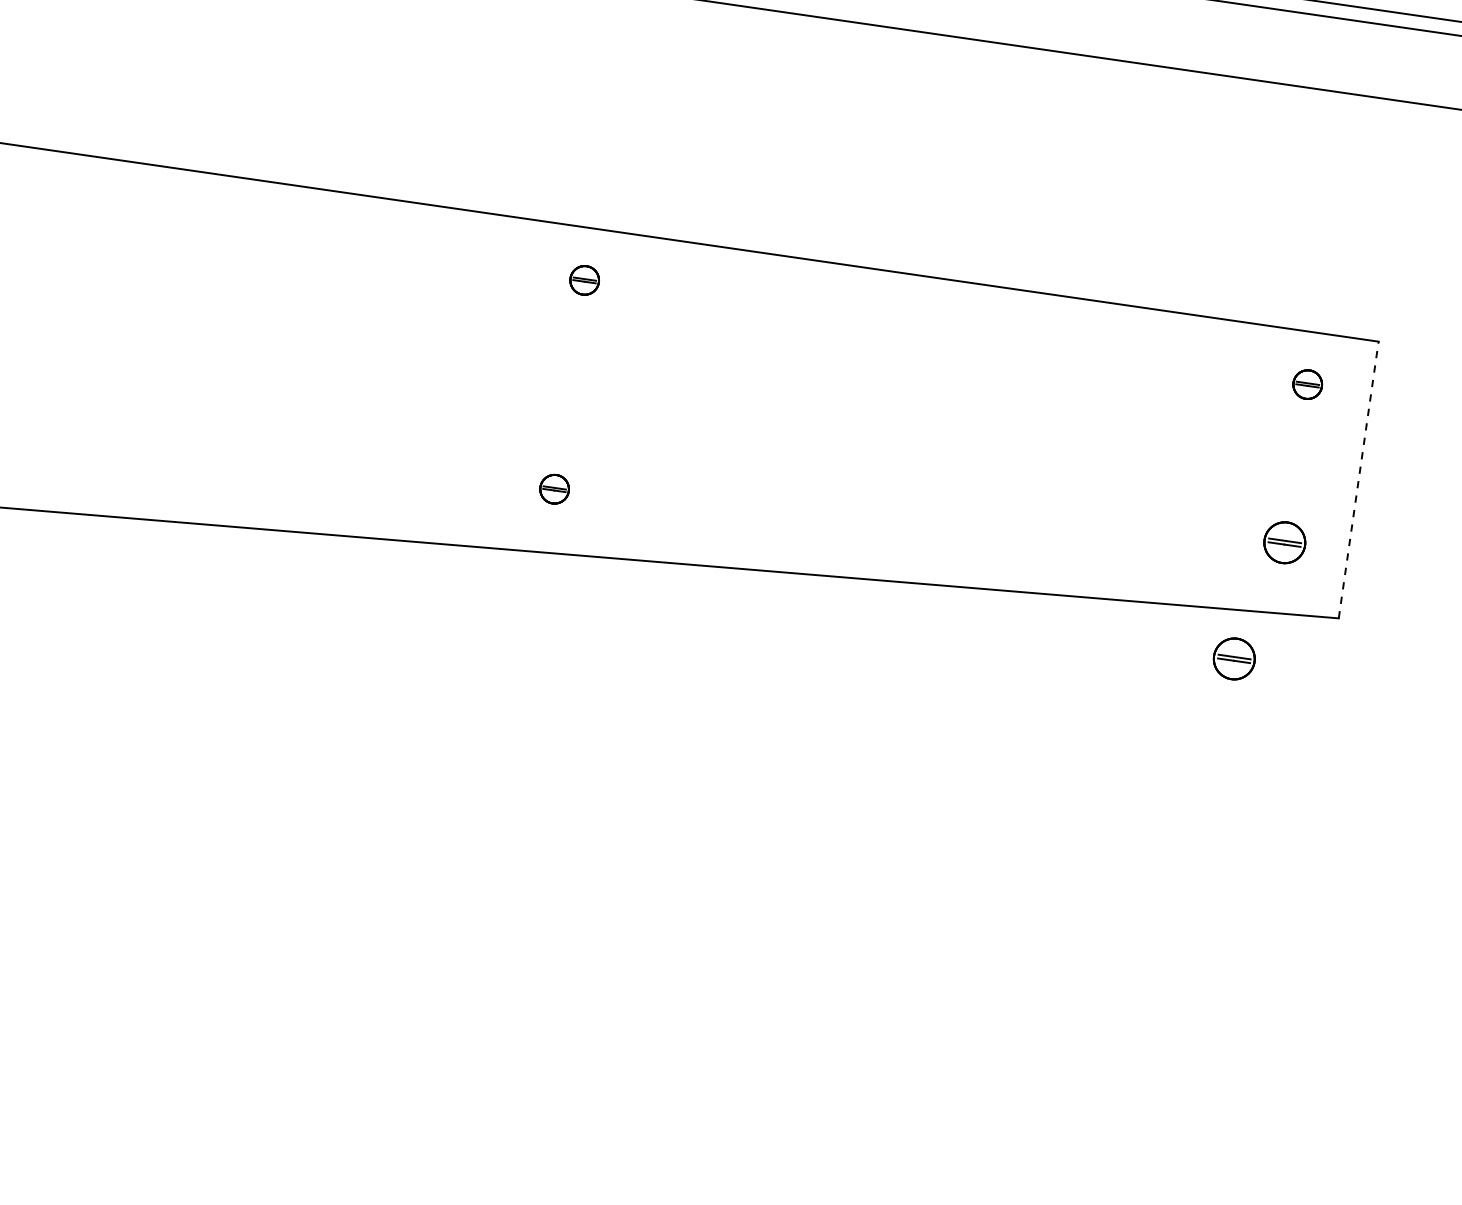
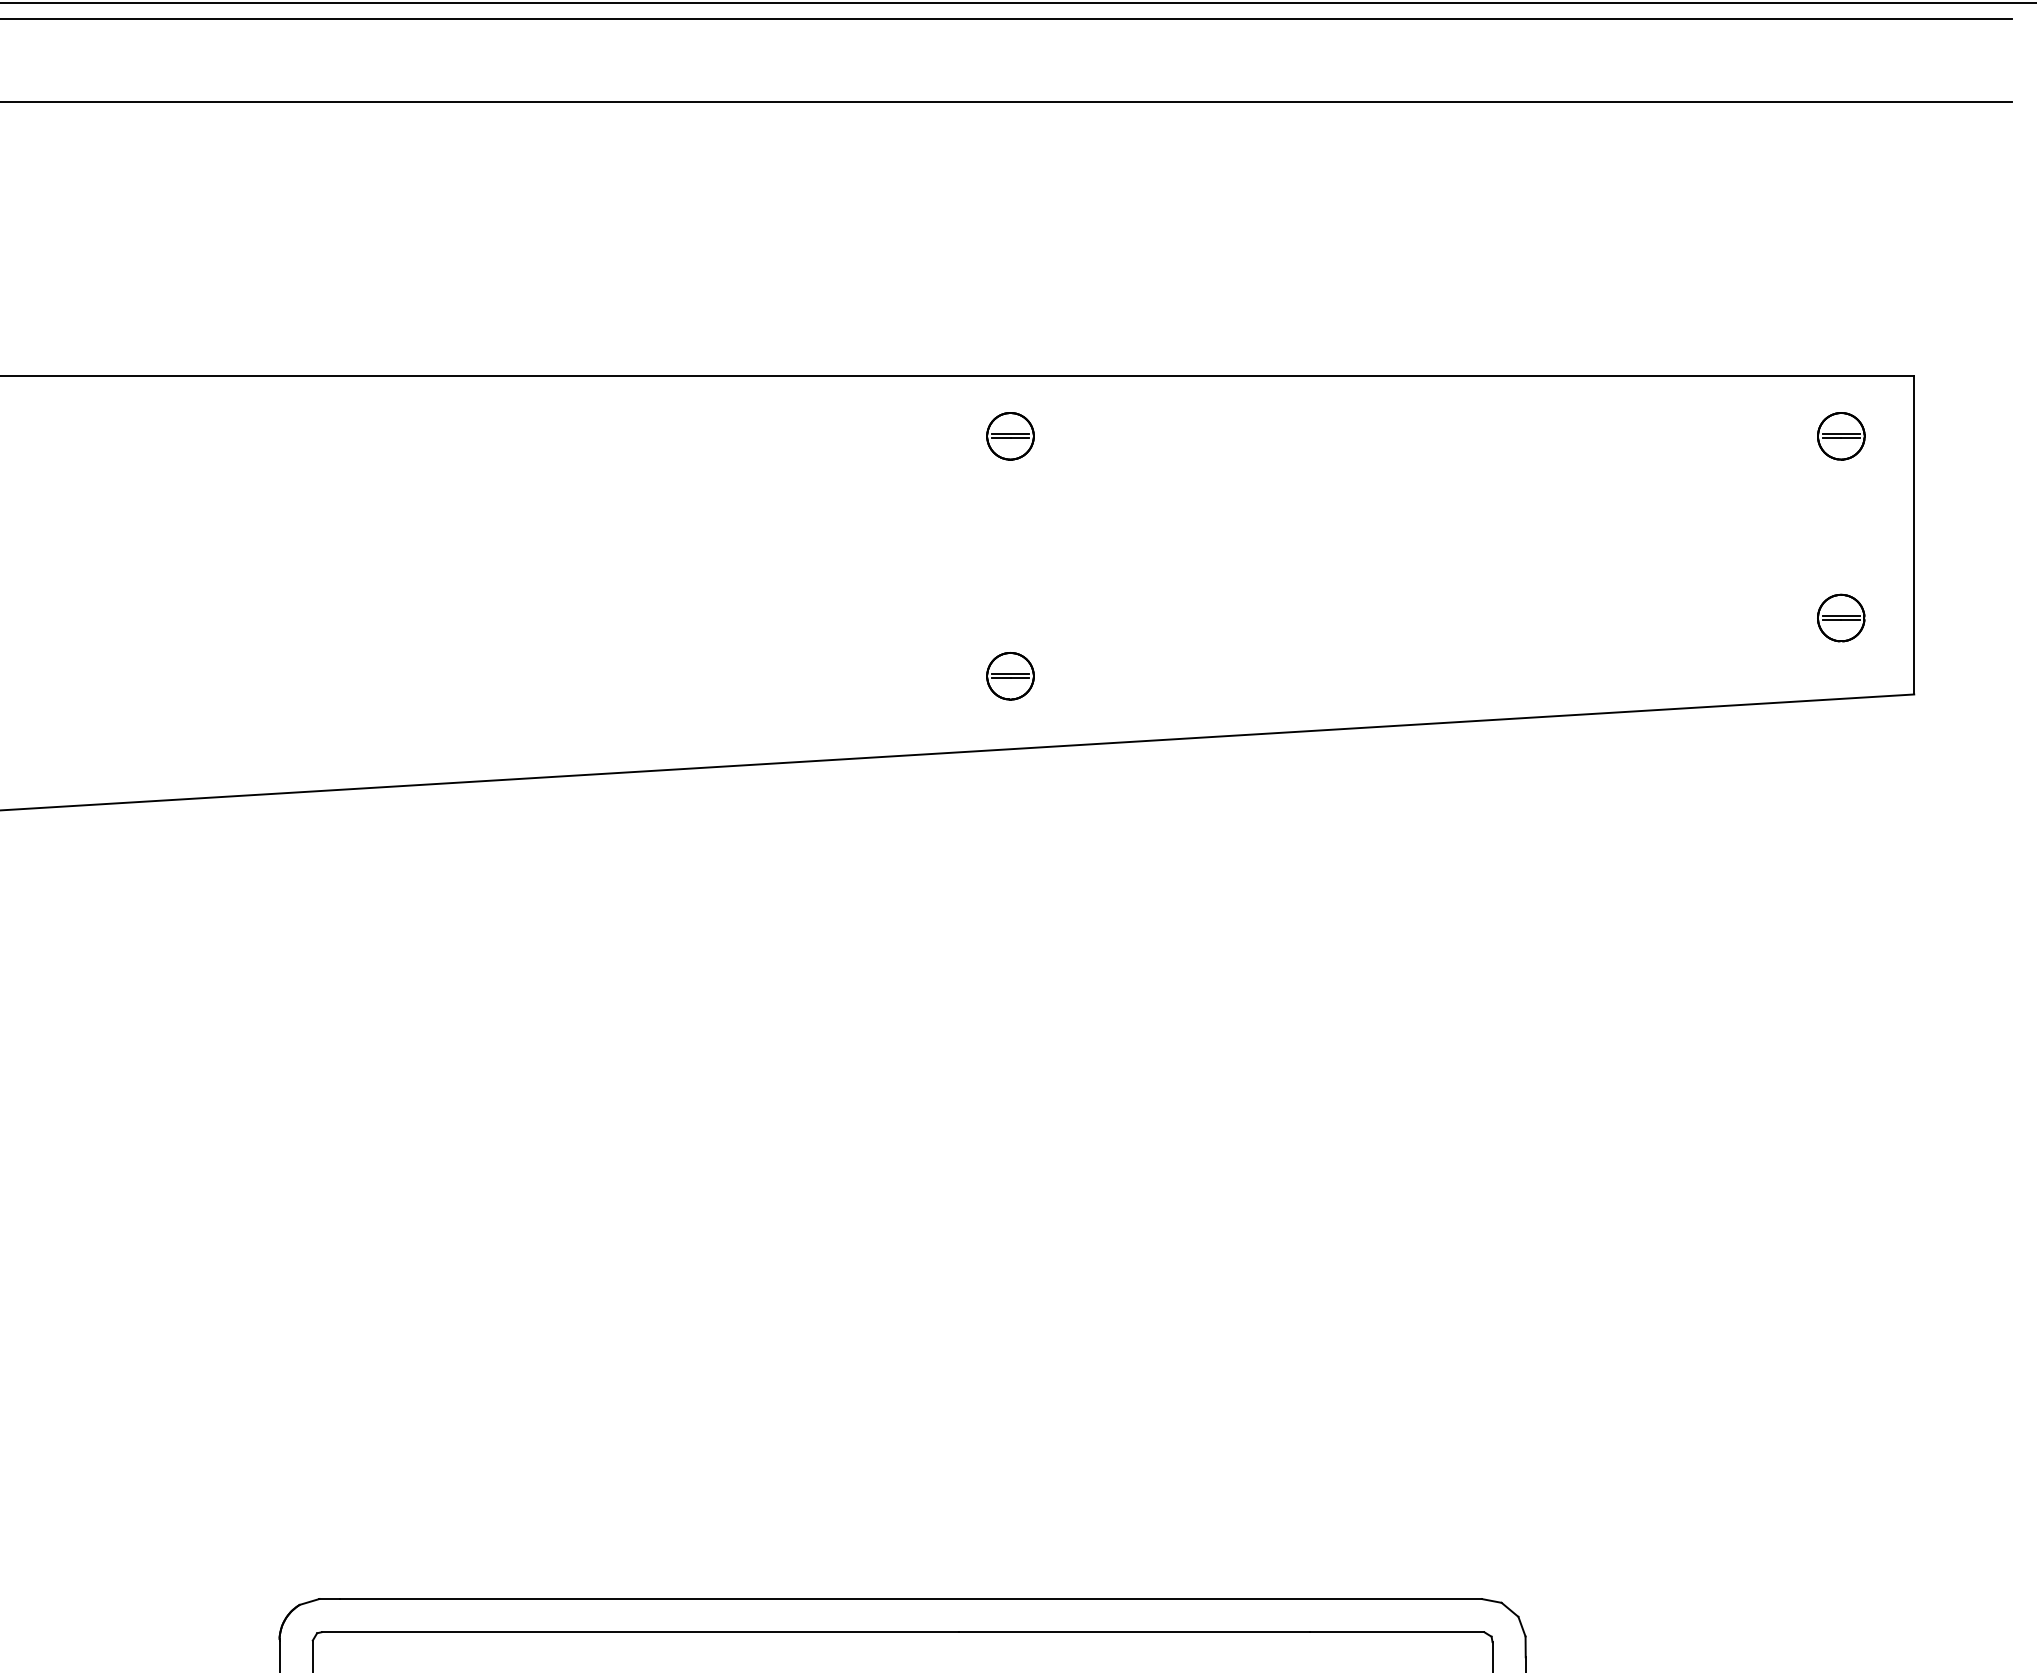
part: (584, 280) -> (1010, 436), size x1.43
part: (1307, 384) -> (1841, 436), size x1.43
line: (1358, 480) -> (1914, 535), dashed -> solid
part: (554, 489) -> (1010, 676), size x1.43
part: (1234, 658) -> (1803, 756), removed

